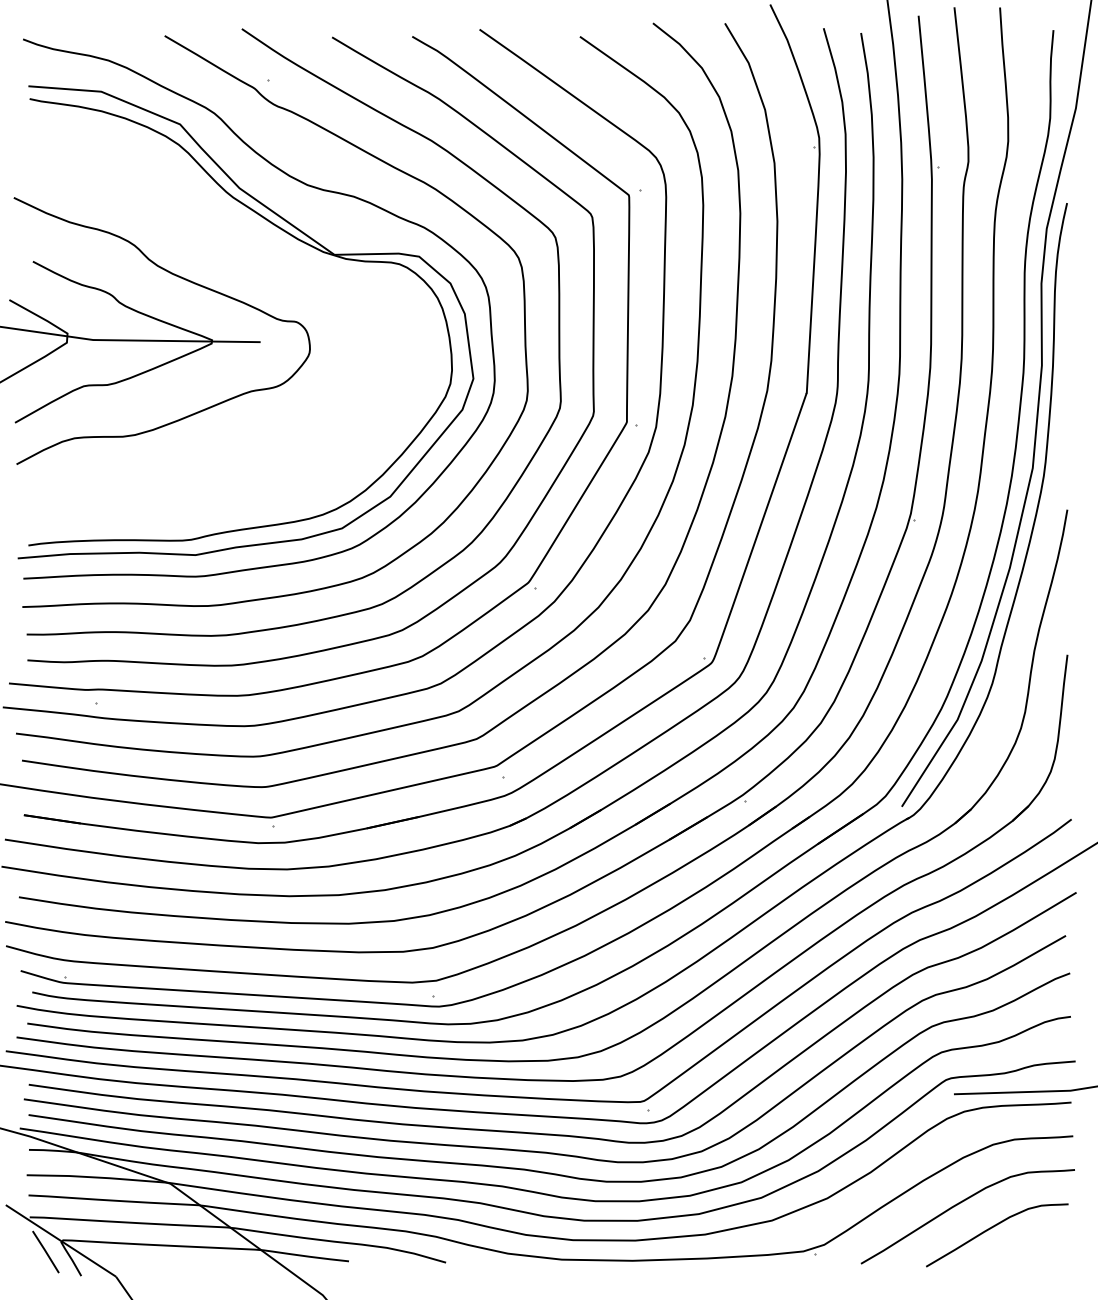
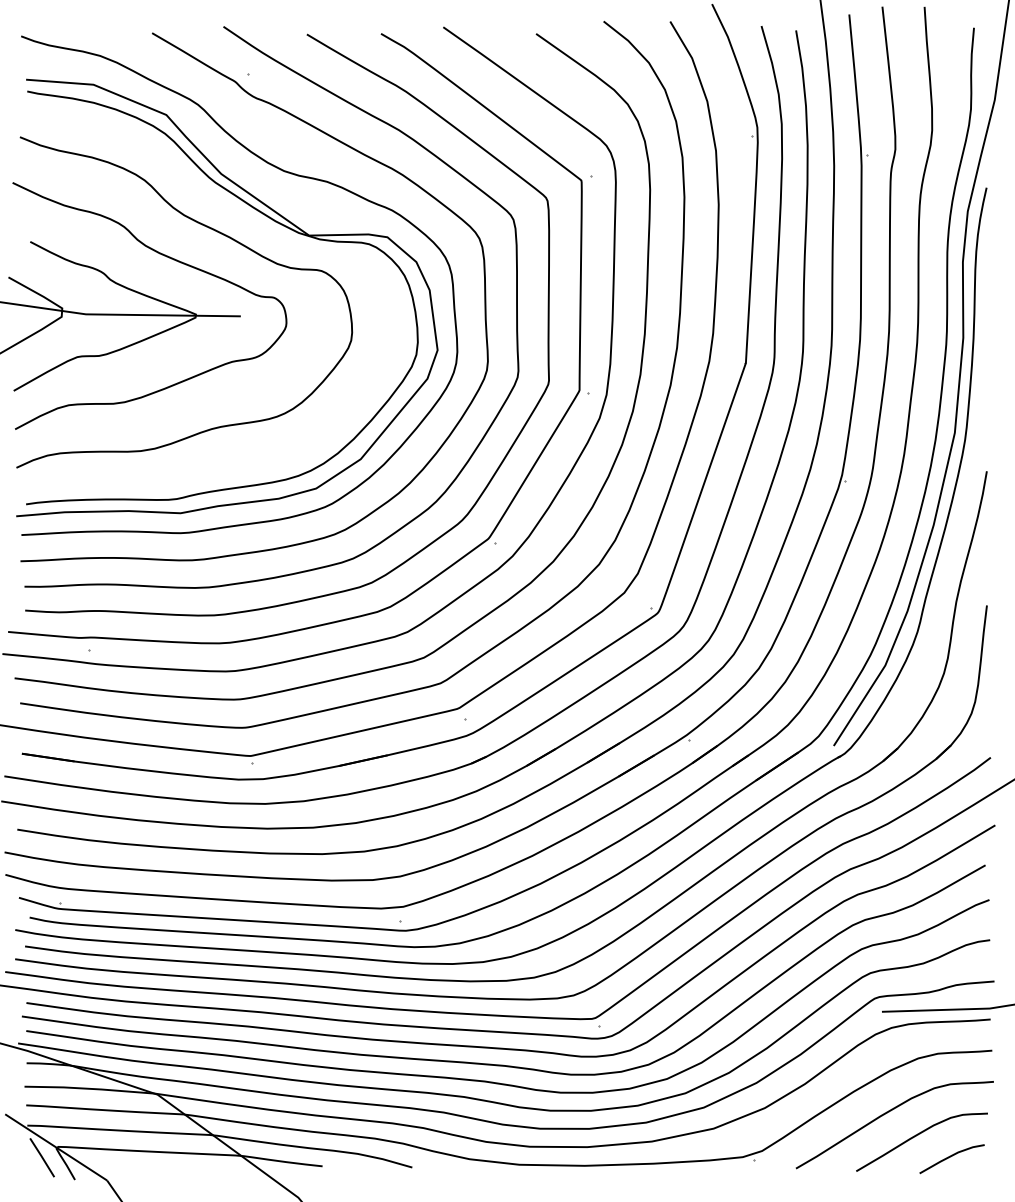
curve: (237, 252) -> (219, 233), added
line: (1028, 1251) -> (950, 1157), added

